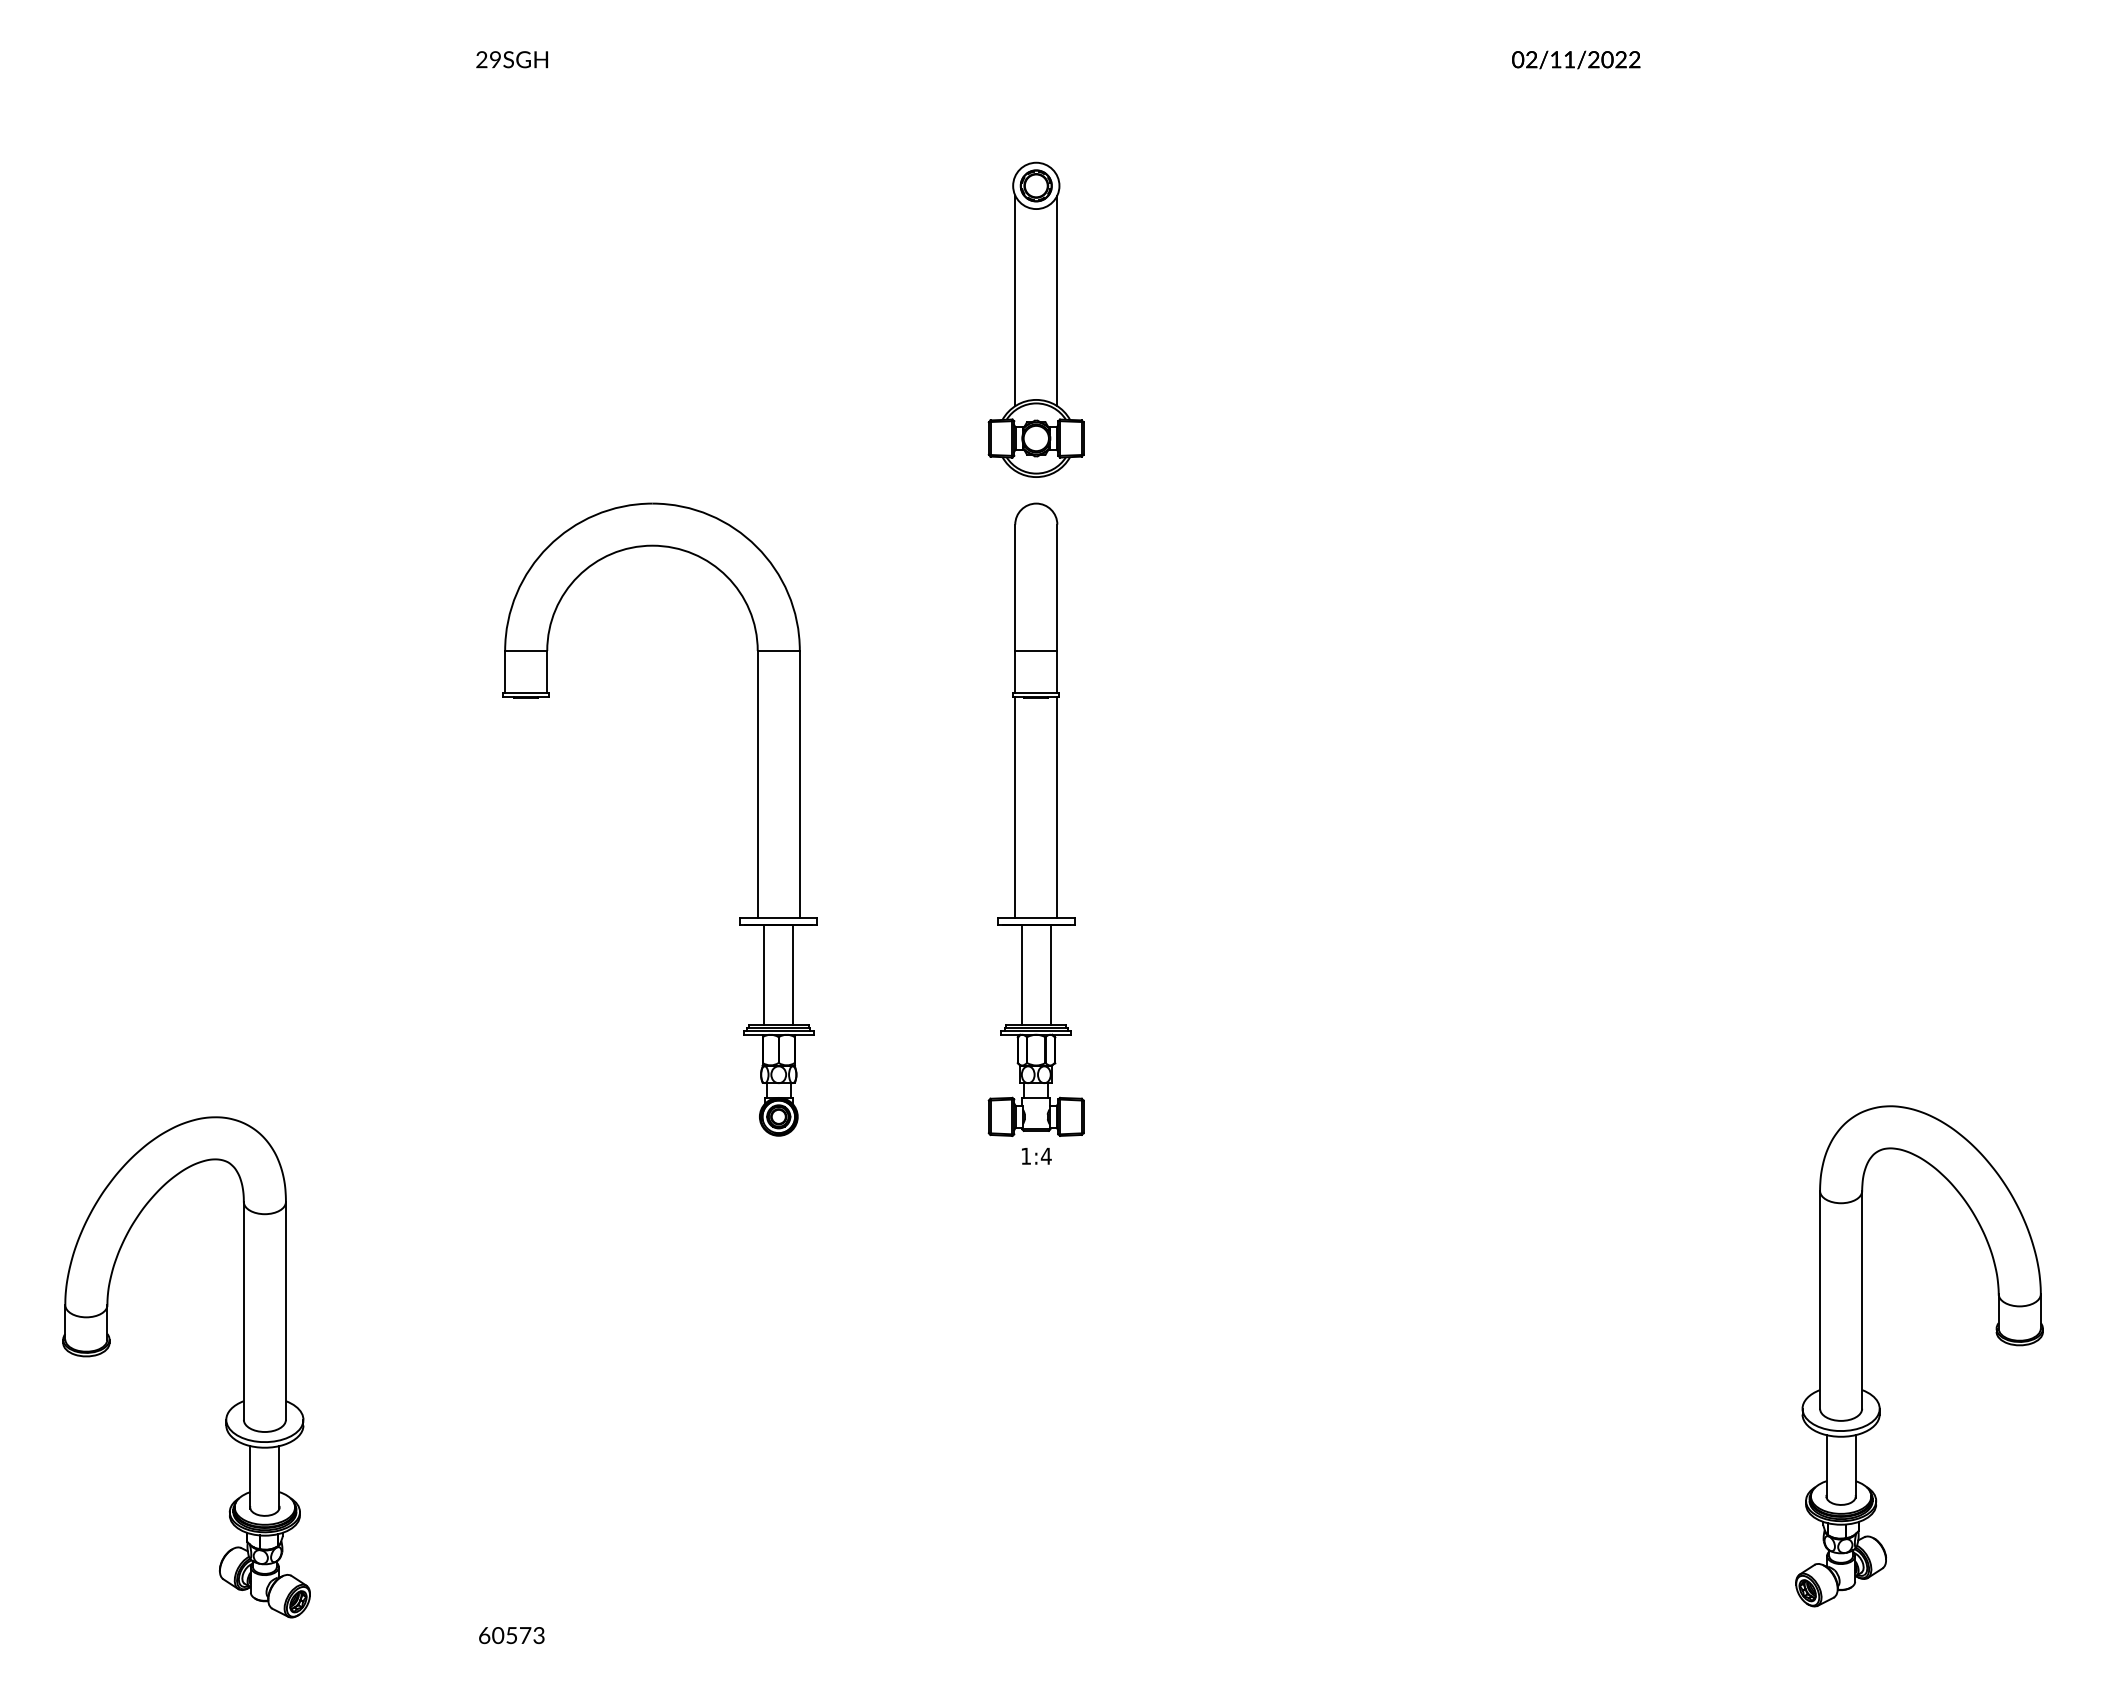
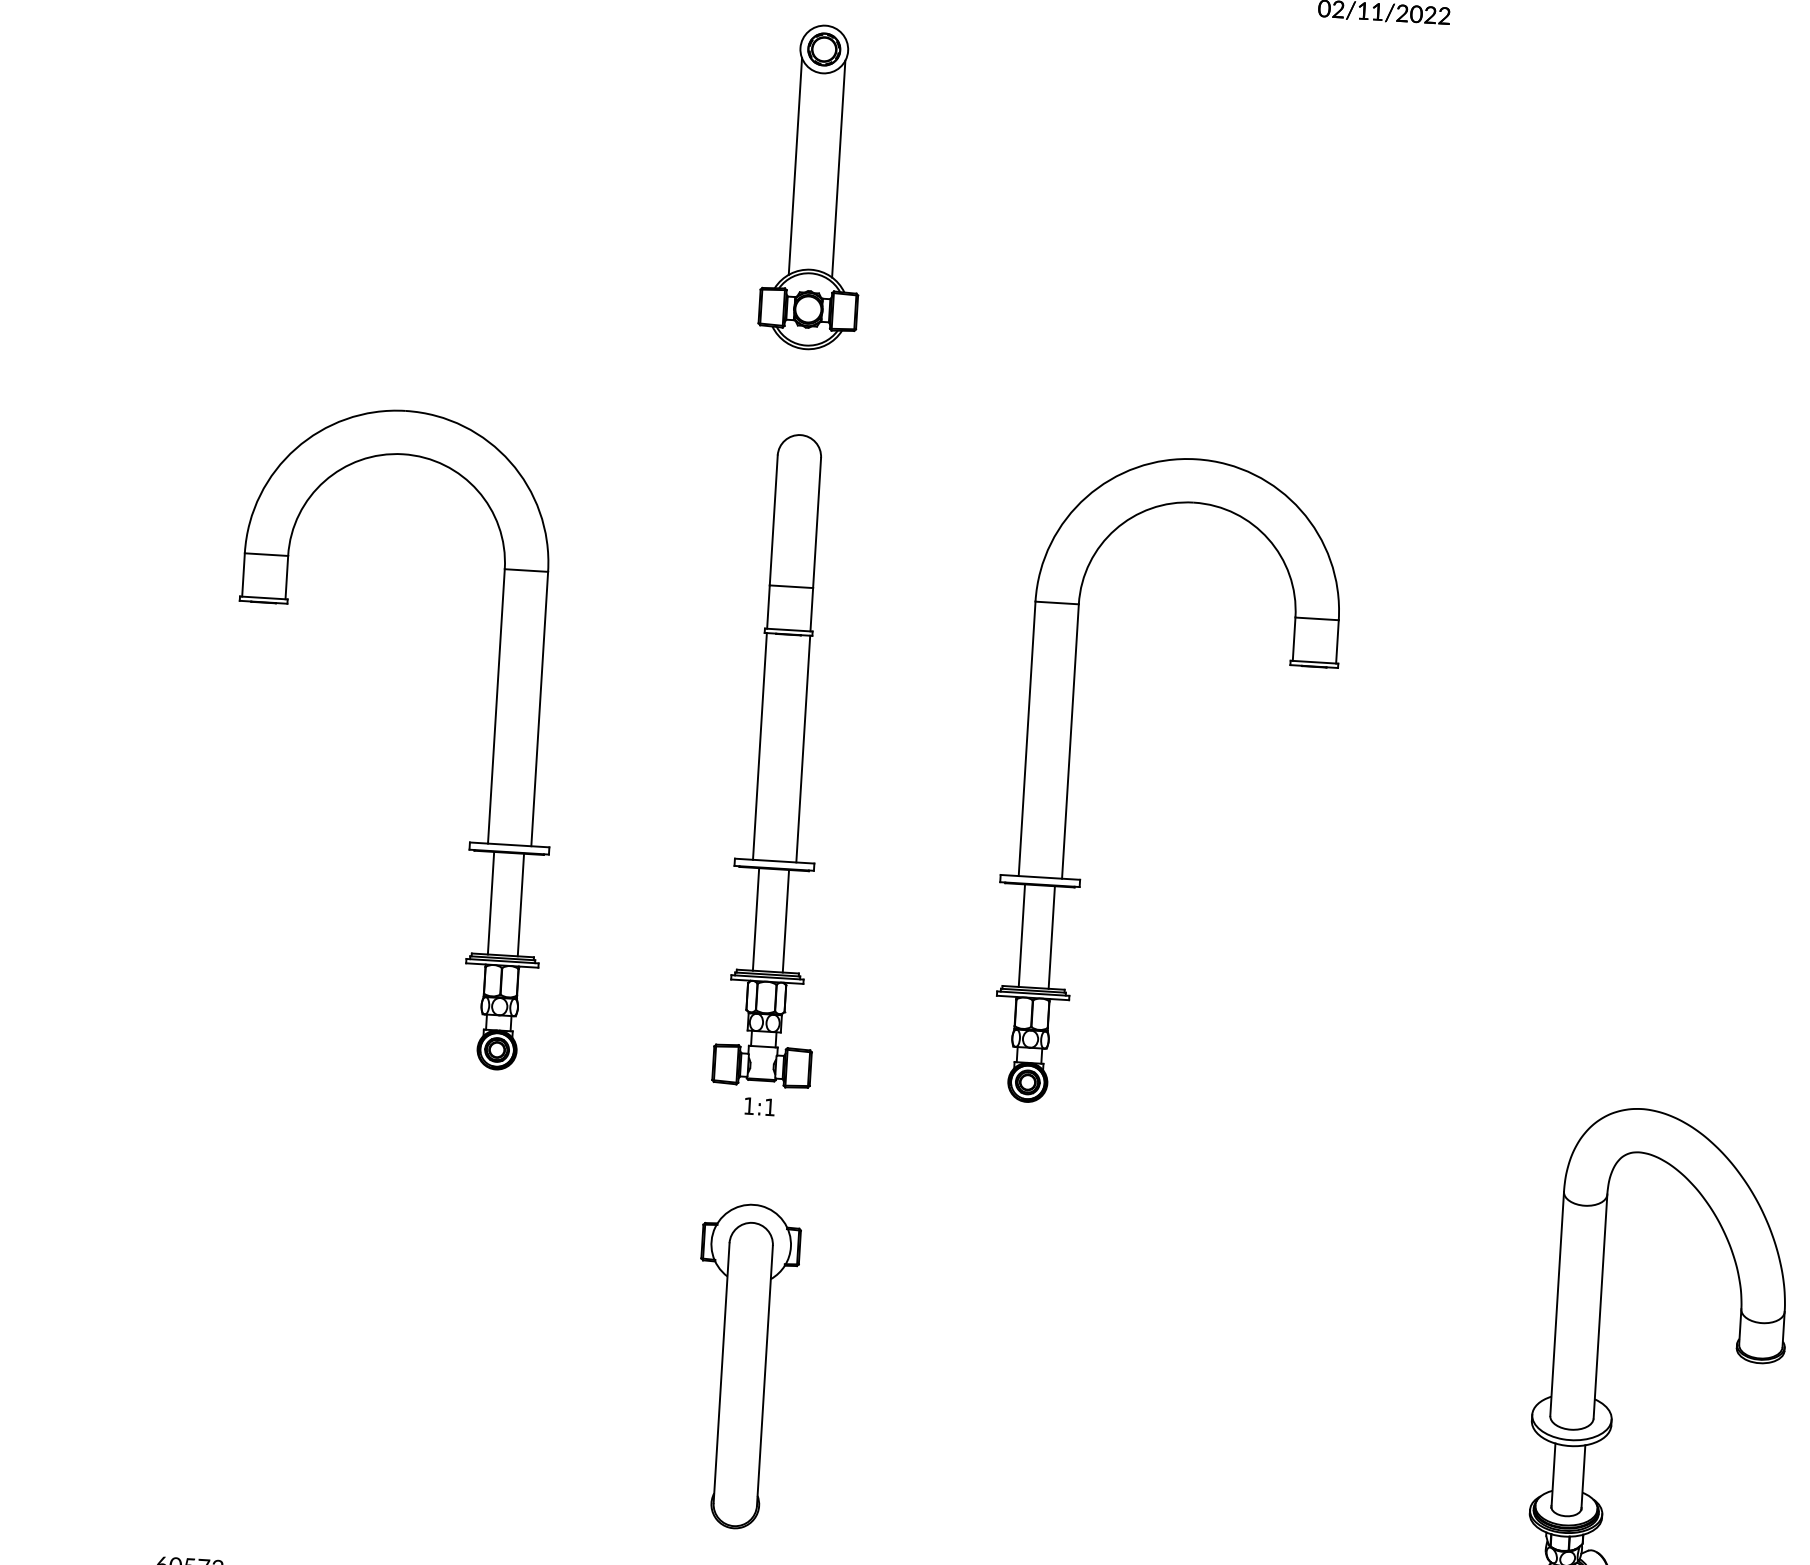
part: (1035, 319) -> (815, 186), moved
part: (1316, 819) -> (1069, 777), added
text: (1045, 1155) -> (769, 1106), 1:4 -> 1:1
part: (1035, 1408) -> (742, 1366), added

